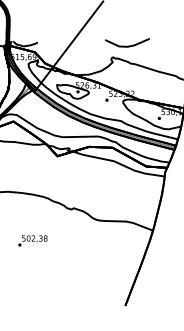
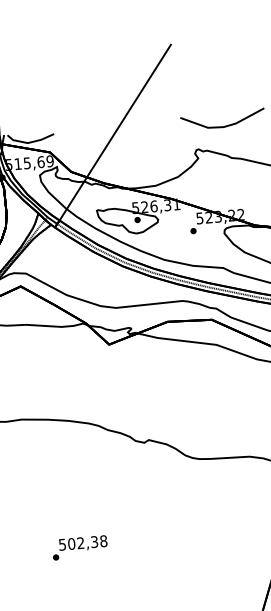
text: (32, 240) -> (79, 547), moved

